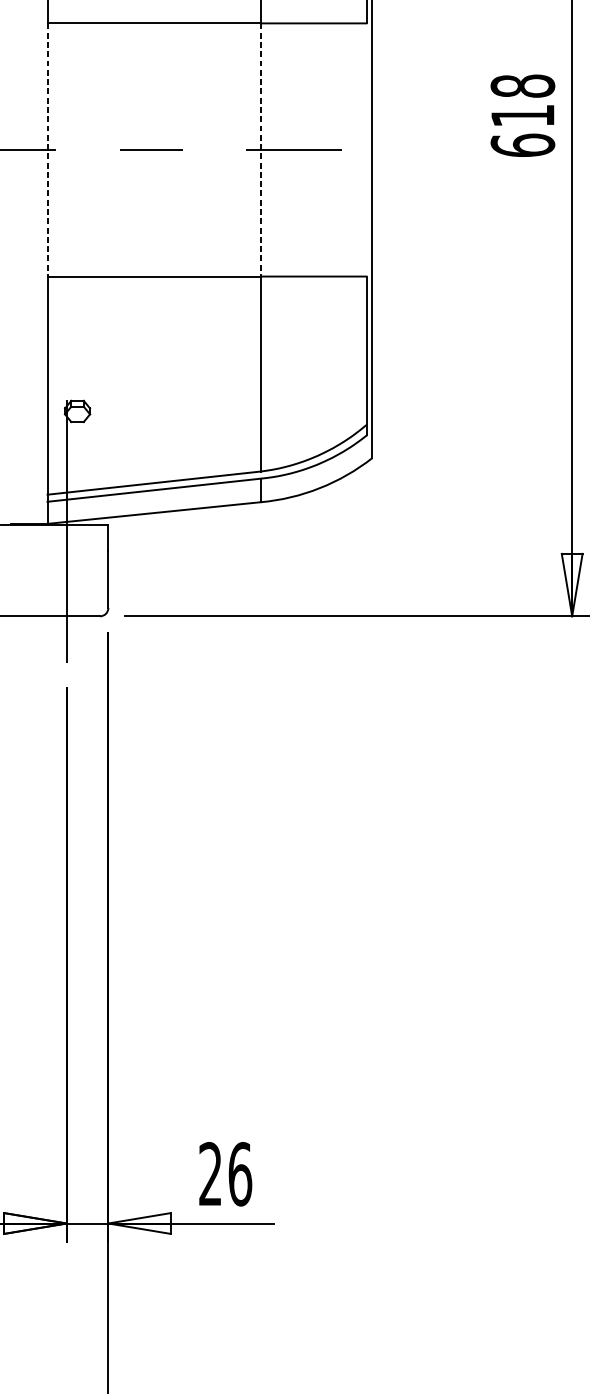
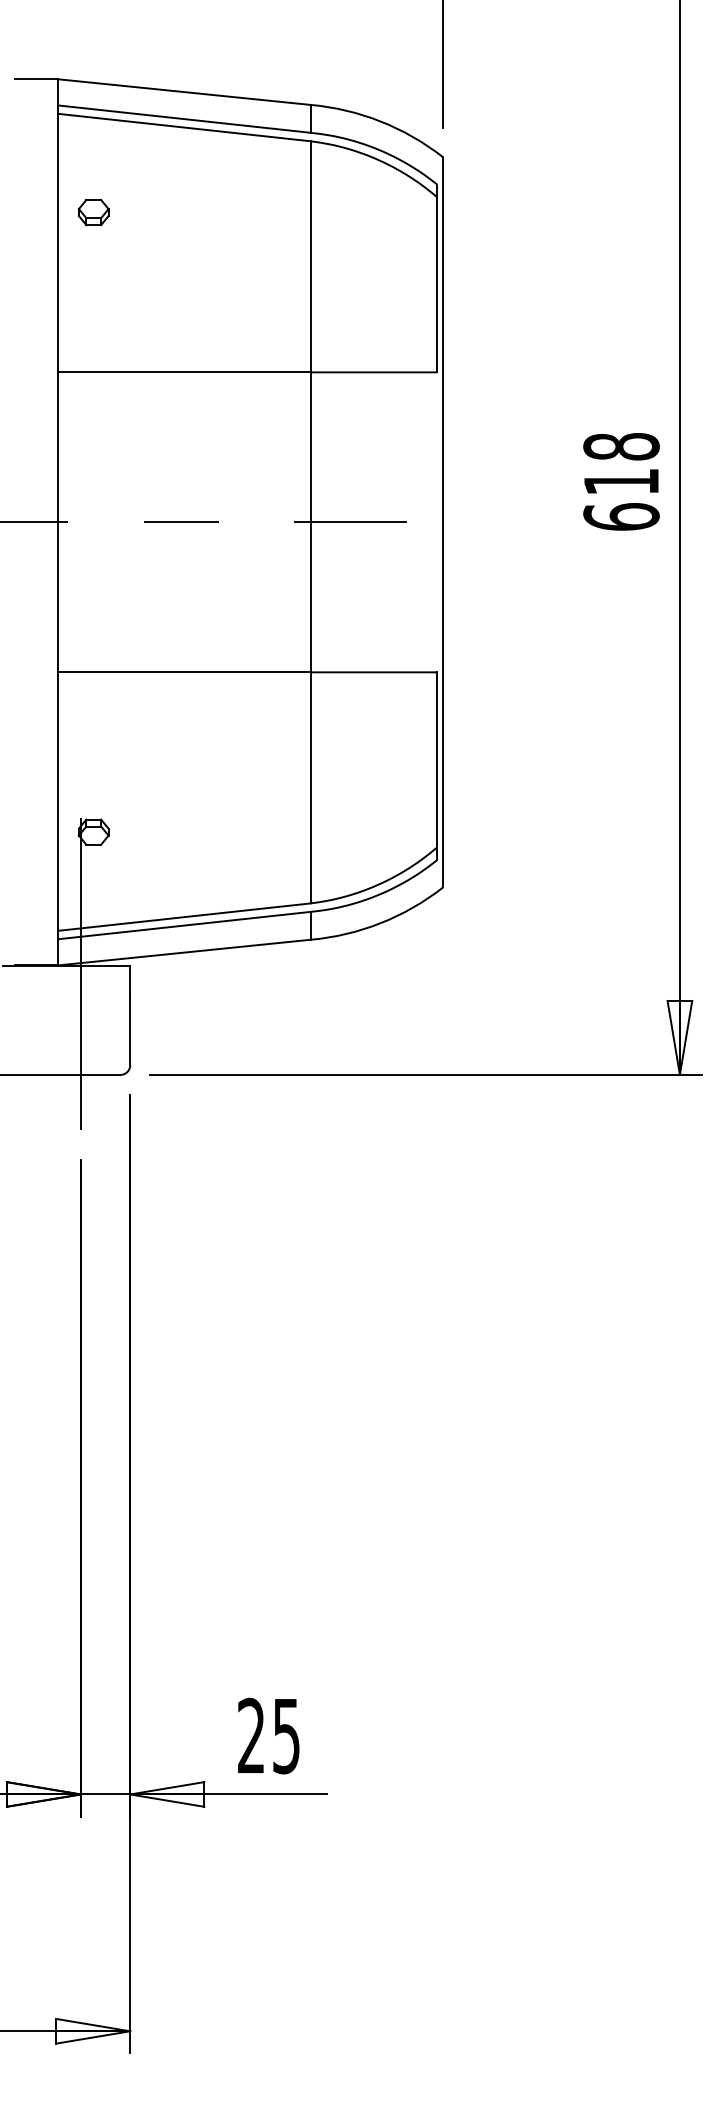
line: (47, 150) -> (58, 522), dashed -> solid
line: (260, 150) -> (310, 522), dashed -> solid
text: (240, 1173) -> (286, 1735), 26 -> 25

